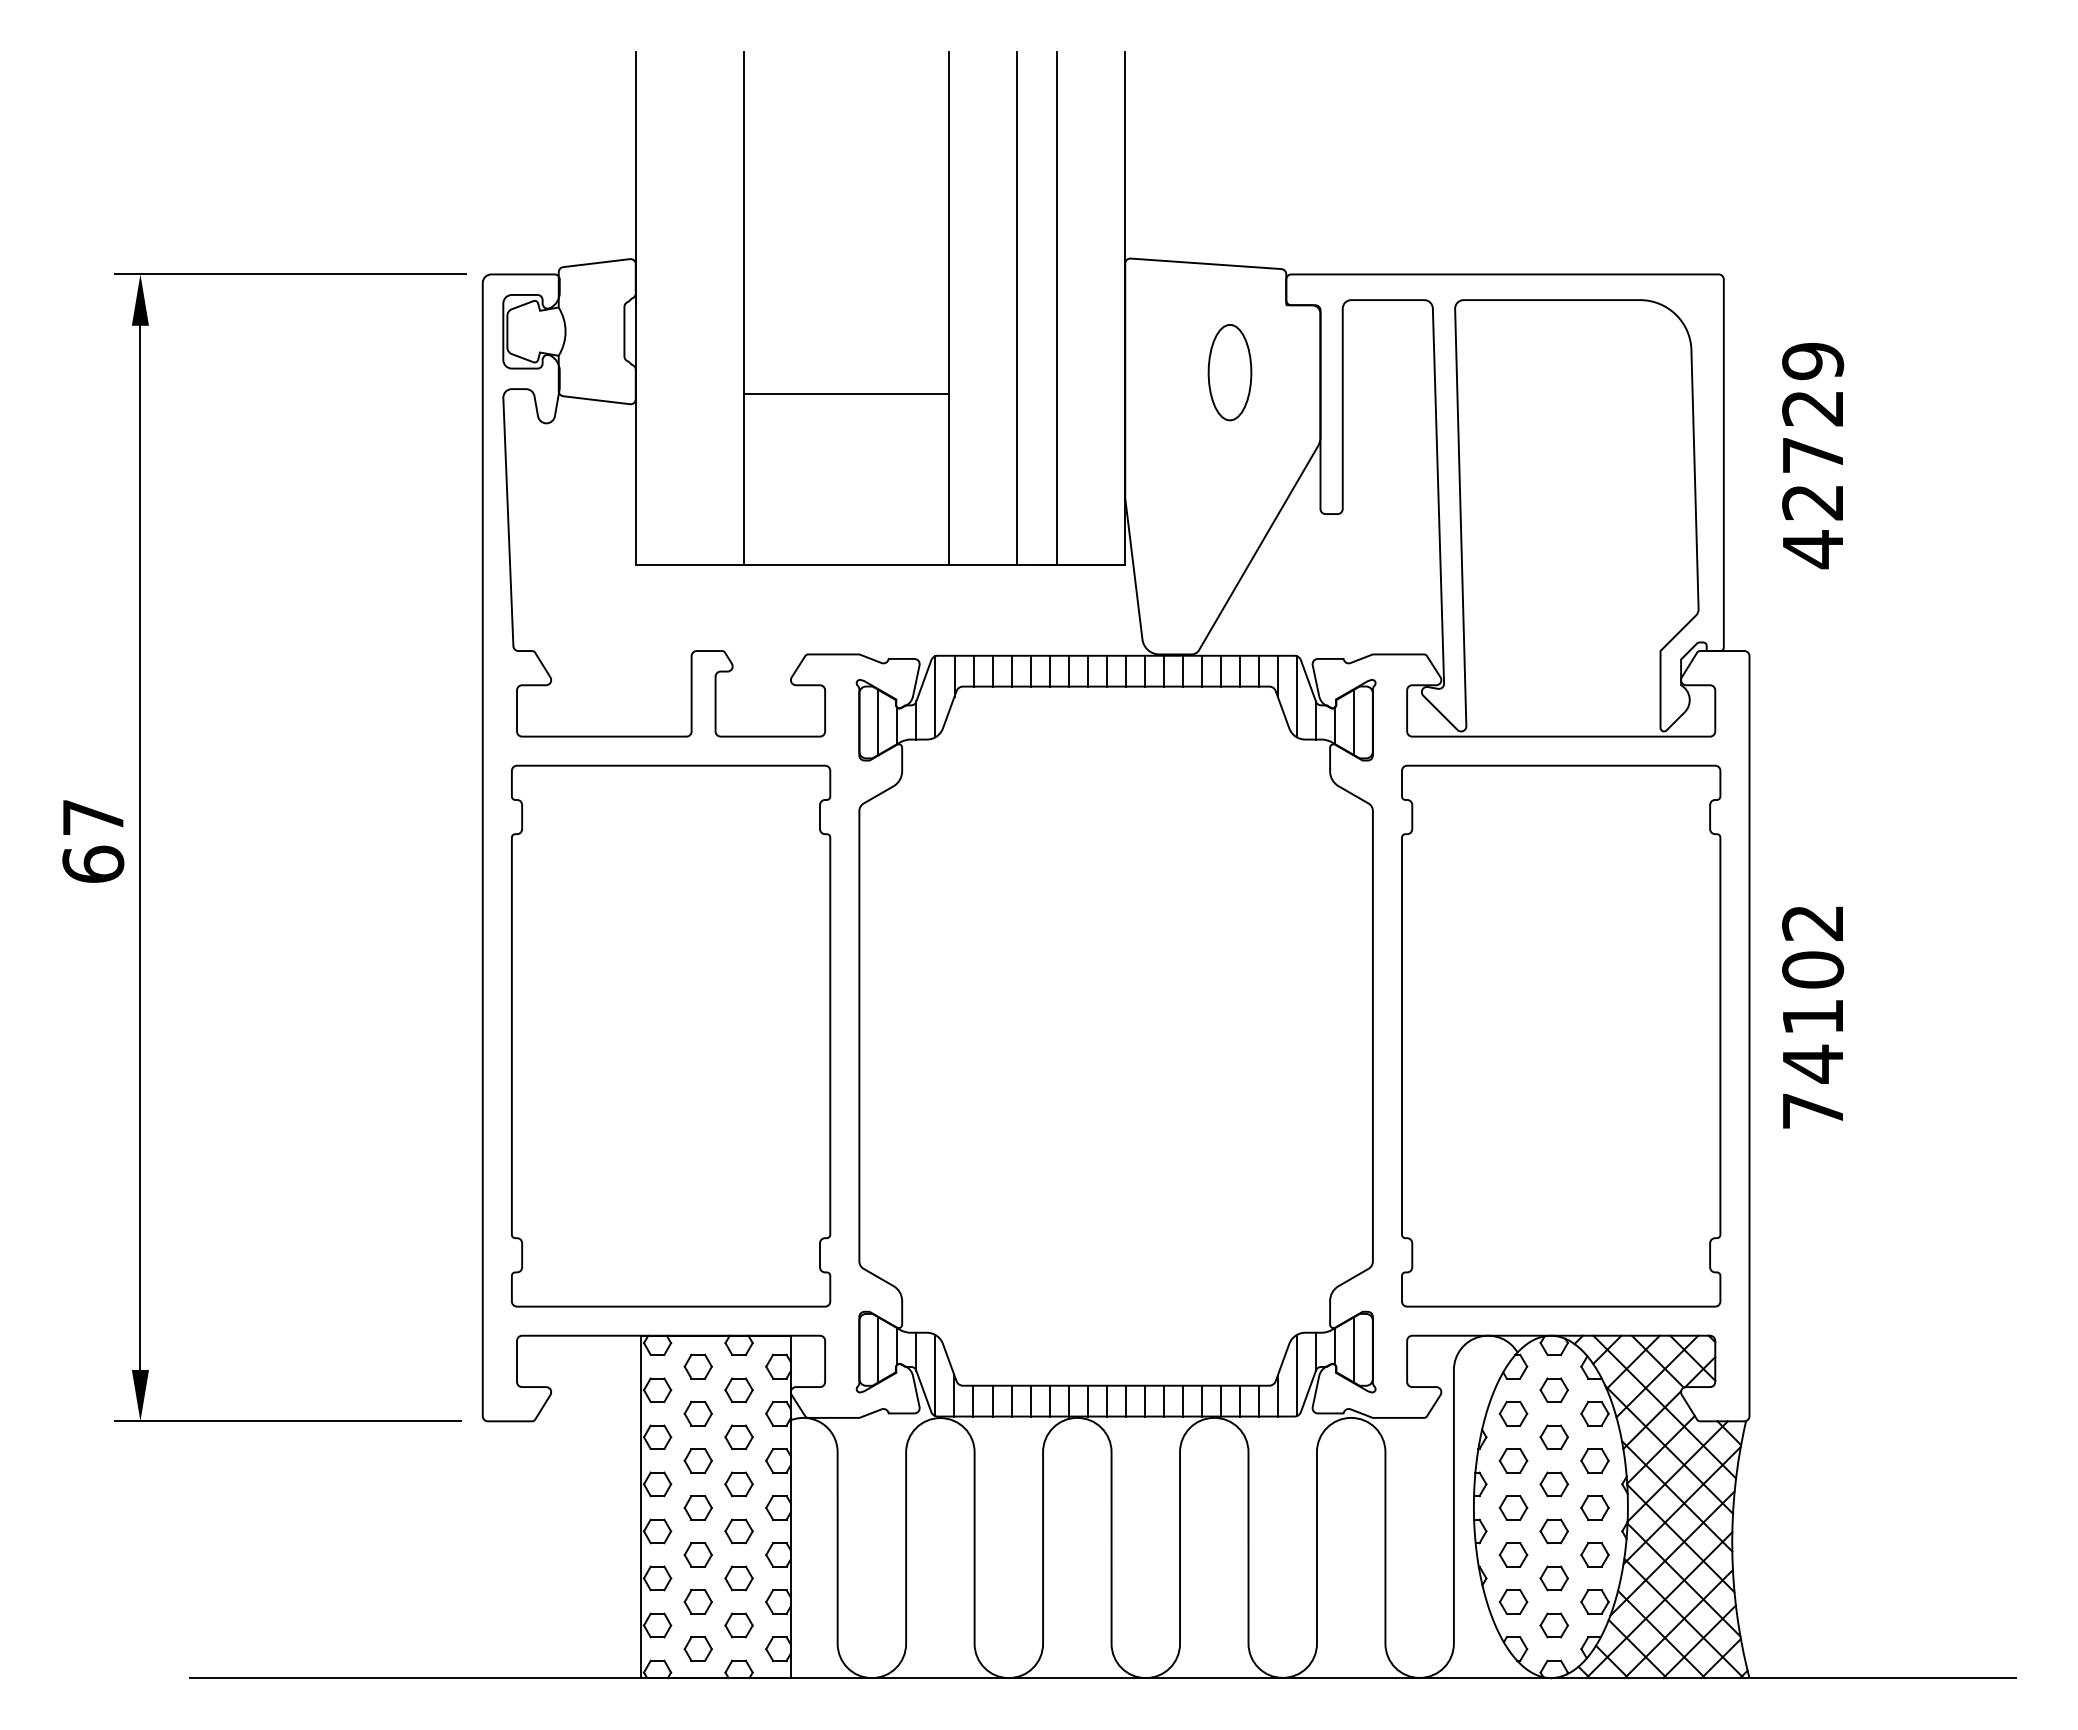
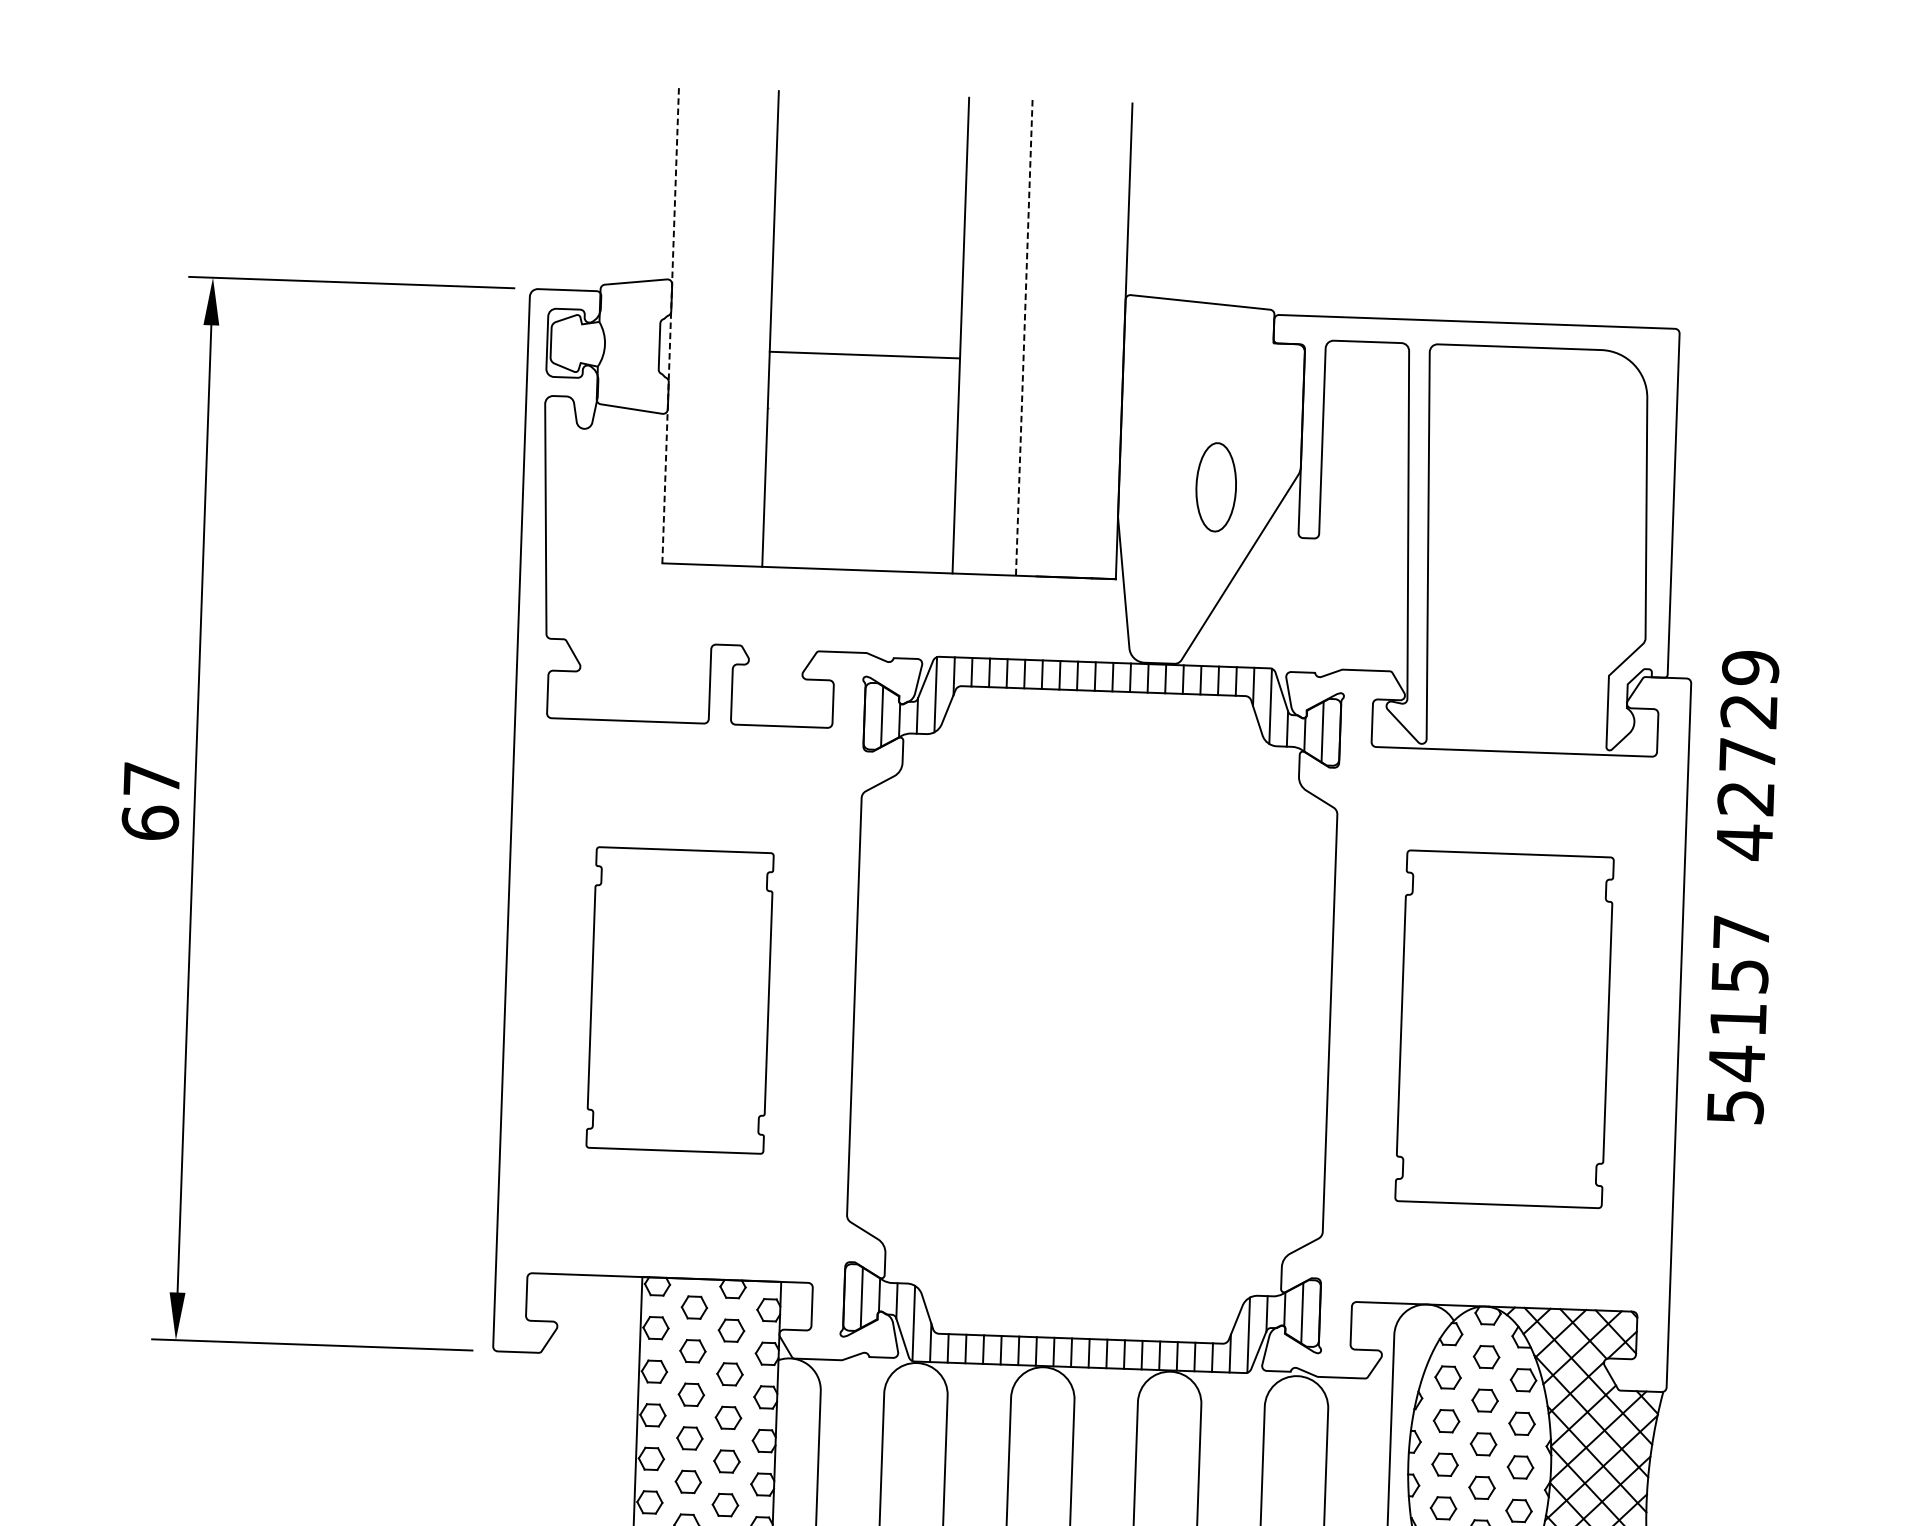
line: (635, 308) -> (670, 325), solid -> dashed
line: (1017, 308) -> (1024, 337), solid -> dashed
line: (1056, 308) -> (1060, 338), removed
part: (1229, 372) -> (1215, 487), moved
line: (845, 394) -> (864, 355), moved
text: (1813, 456) -> (1748, 756), moved
text: (1813, 1016) -> (1738, 1019), 74102 -> 54157
part: (671, 1035) -> (680, 999), size x0.6
part: (1561, 1035) -> (1504, 1028), size x0.7

